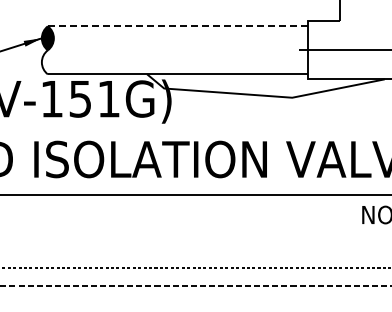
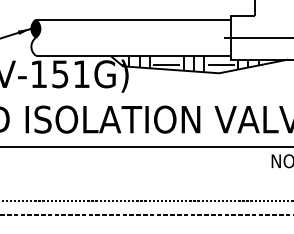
line: (178, 26) -> (133, 19), dashed -> solid
hatch: (255, 85) -> (191, 64), added

